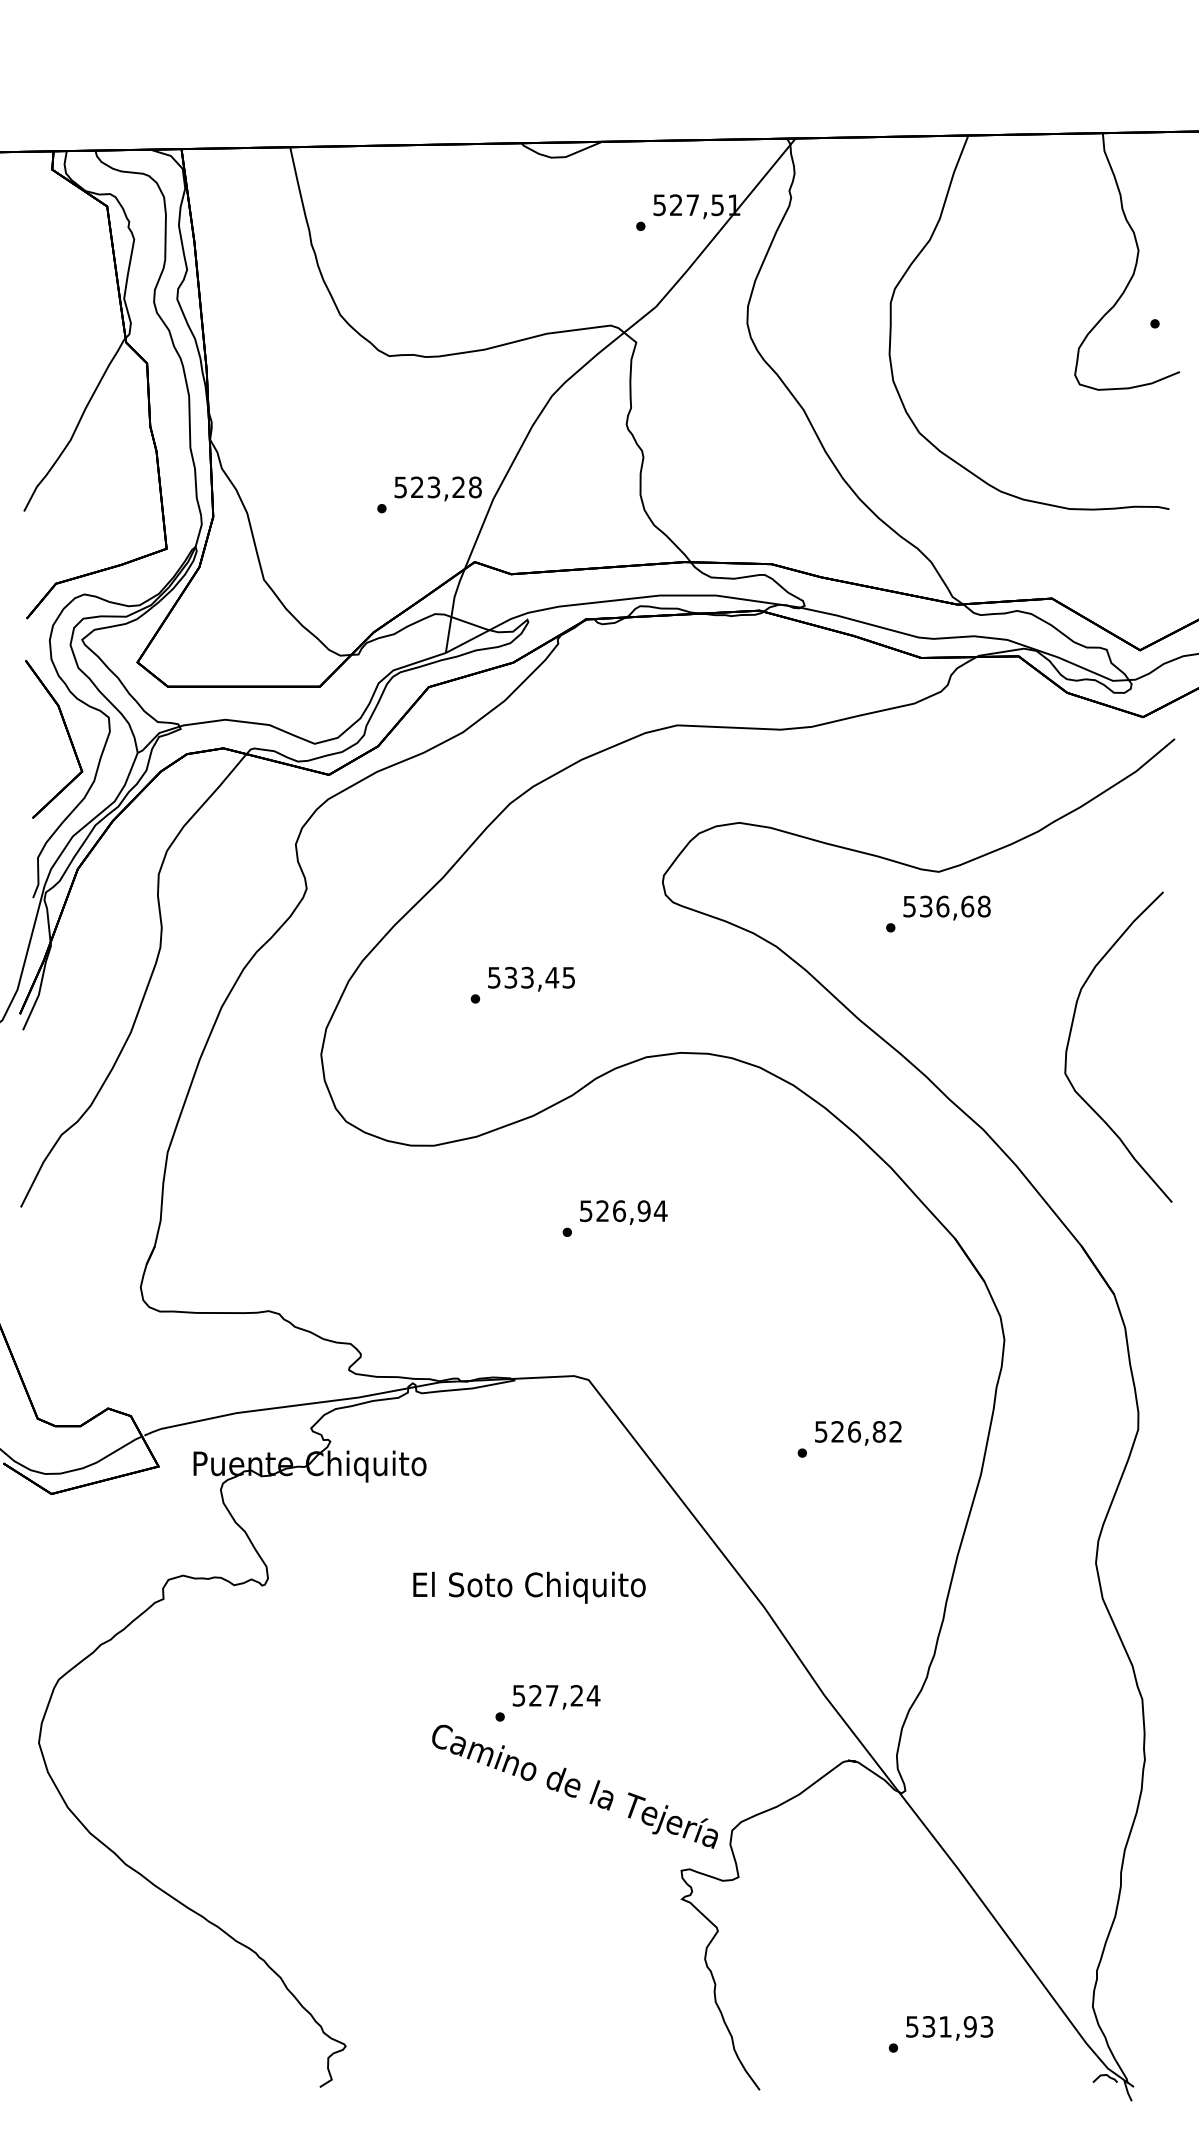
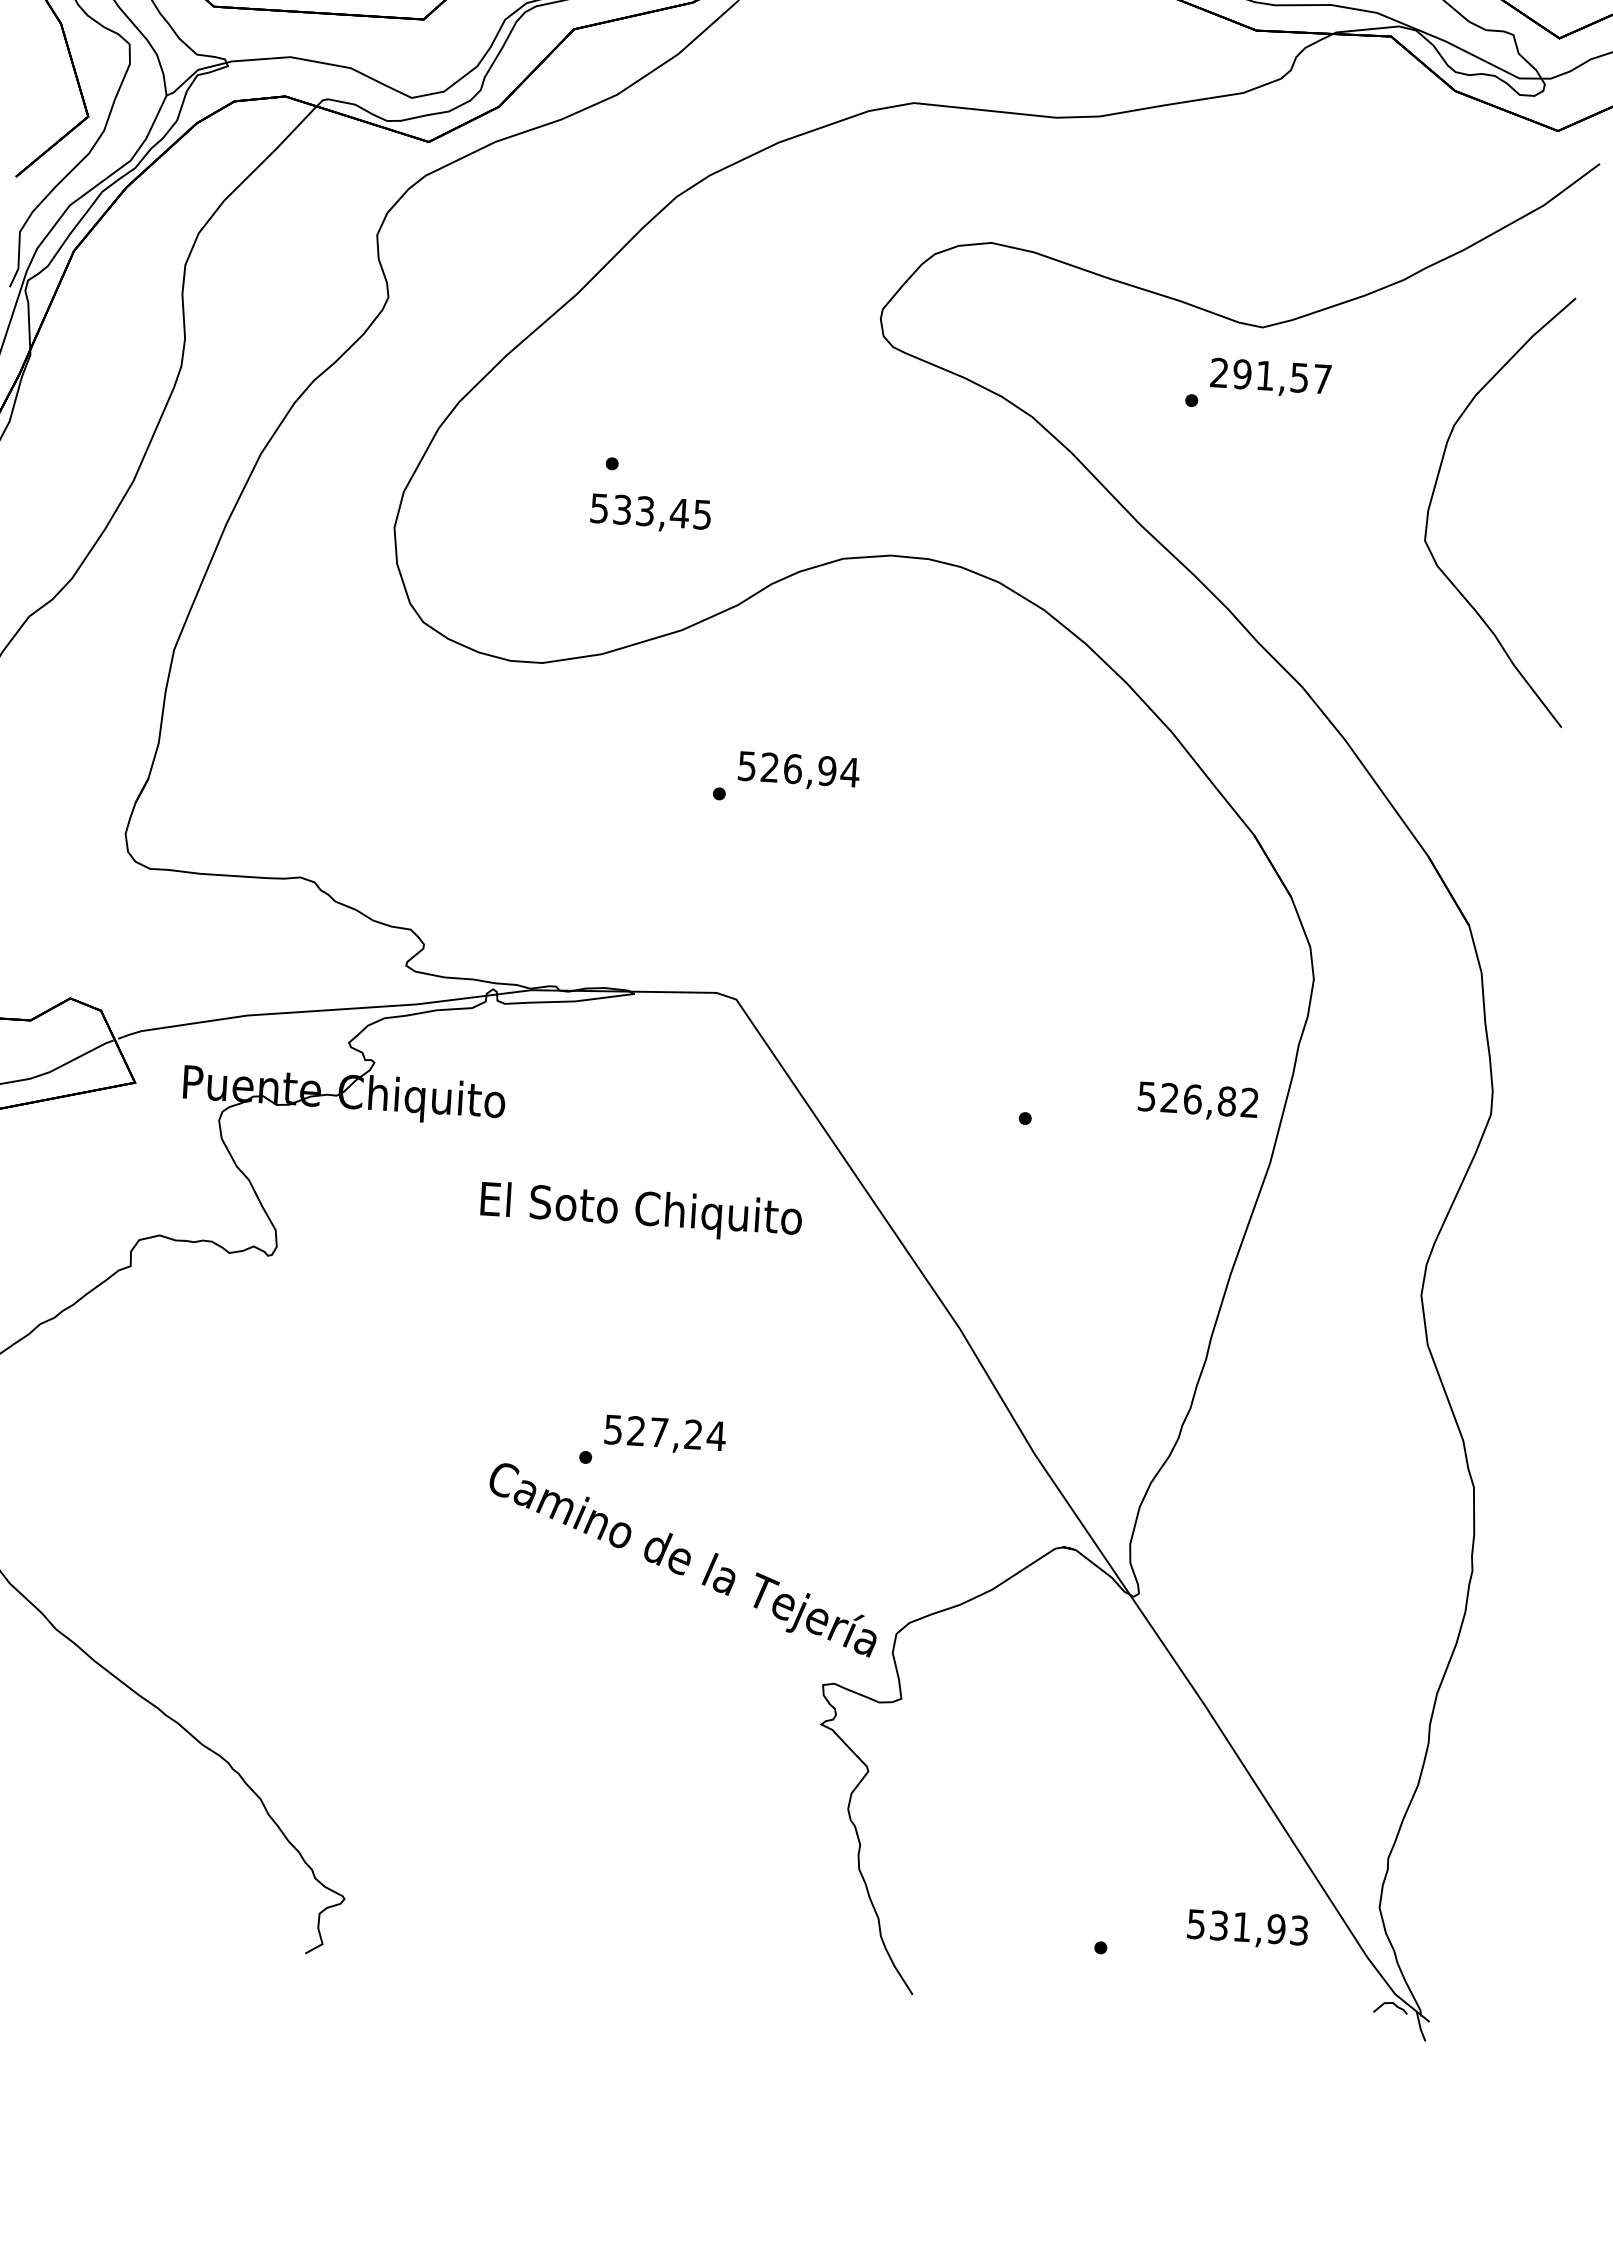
text: (946, 906) -> (1270, 375), 536,68 -> 291,57
text: (531, 978) -> (650, 512), moved
curve: (1071, 1033) -> (1436, 485), moved
text: (858, 1433) -> (1198, 1101), moved
text: (529, 1587) -> (641, 1212), moved
text: (949, 2028) -> (1247, 1929), moved

